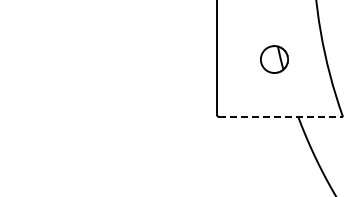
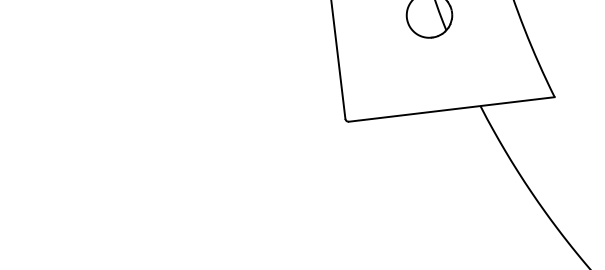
line: (281, 117) -> (452, 110), dashed -> solid

